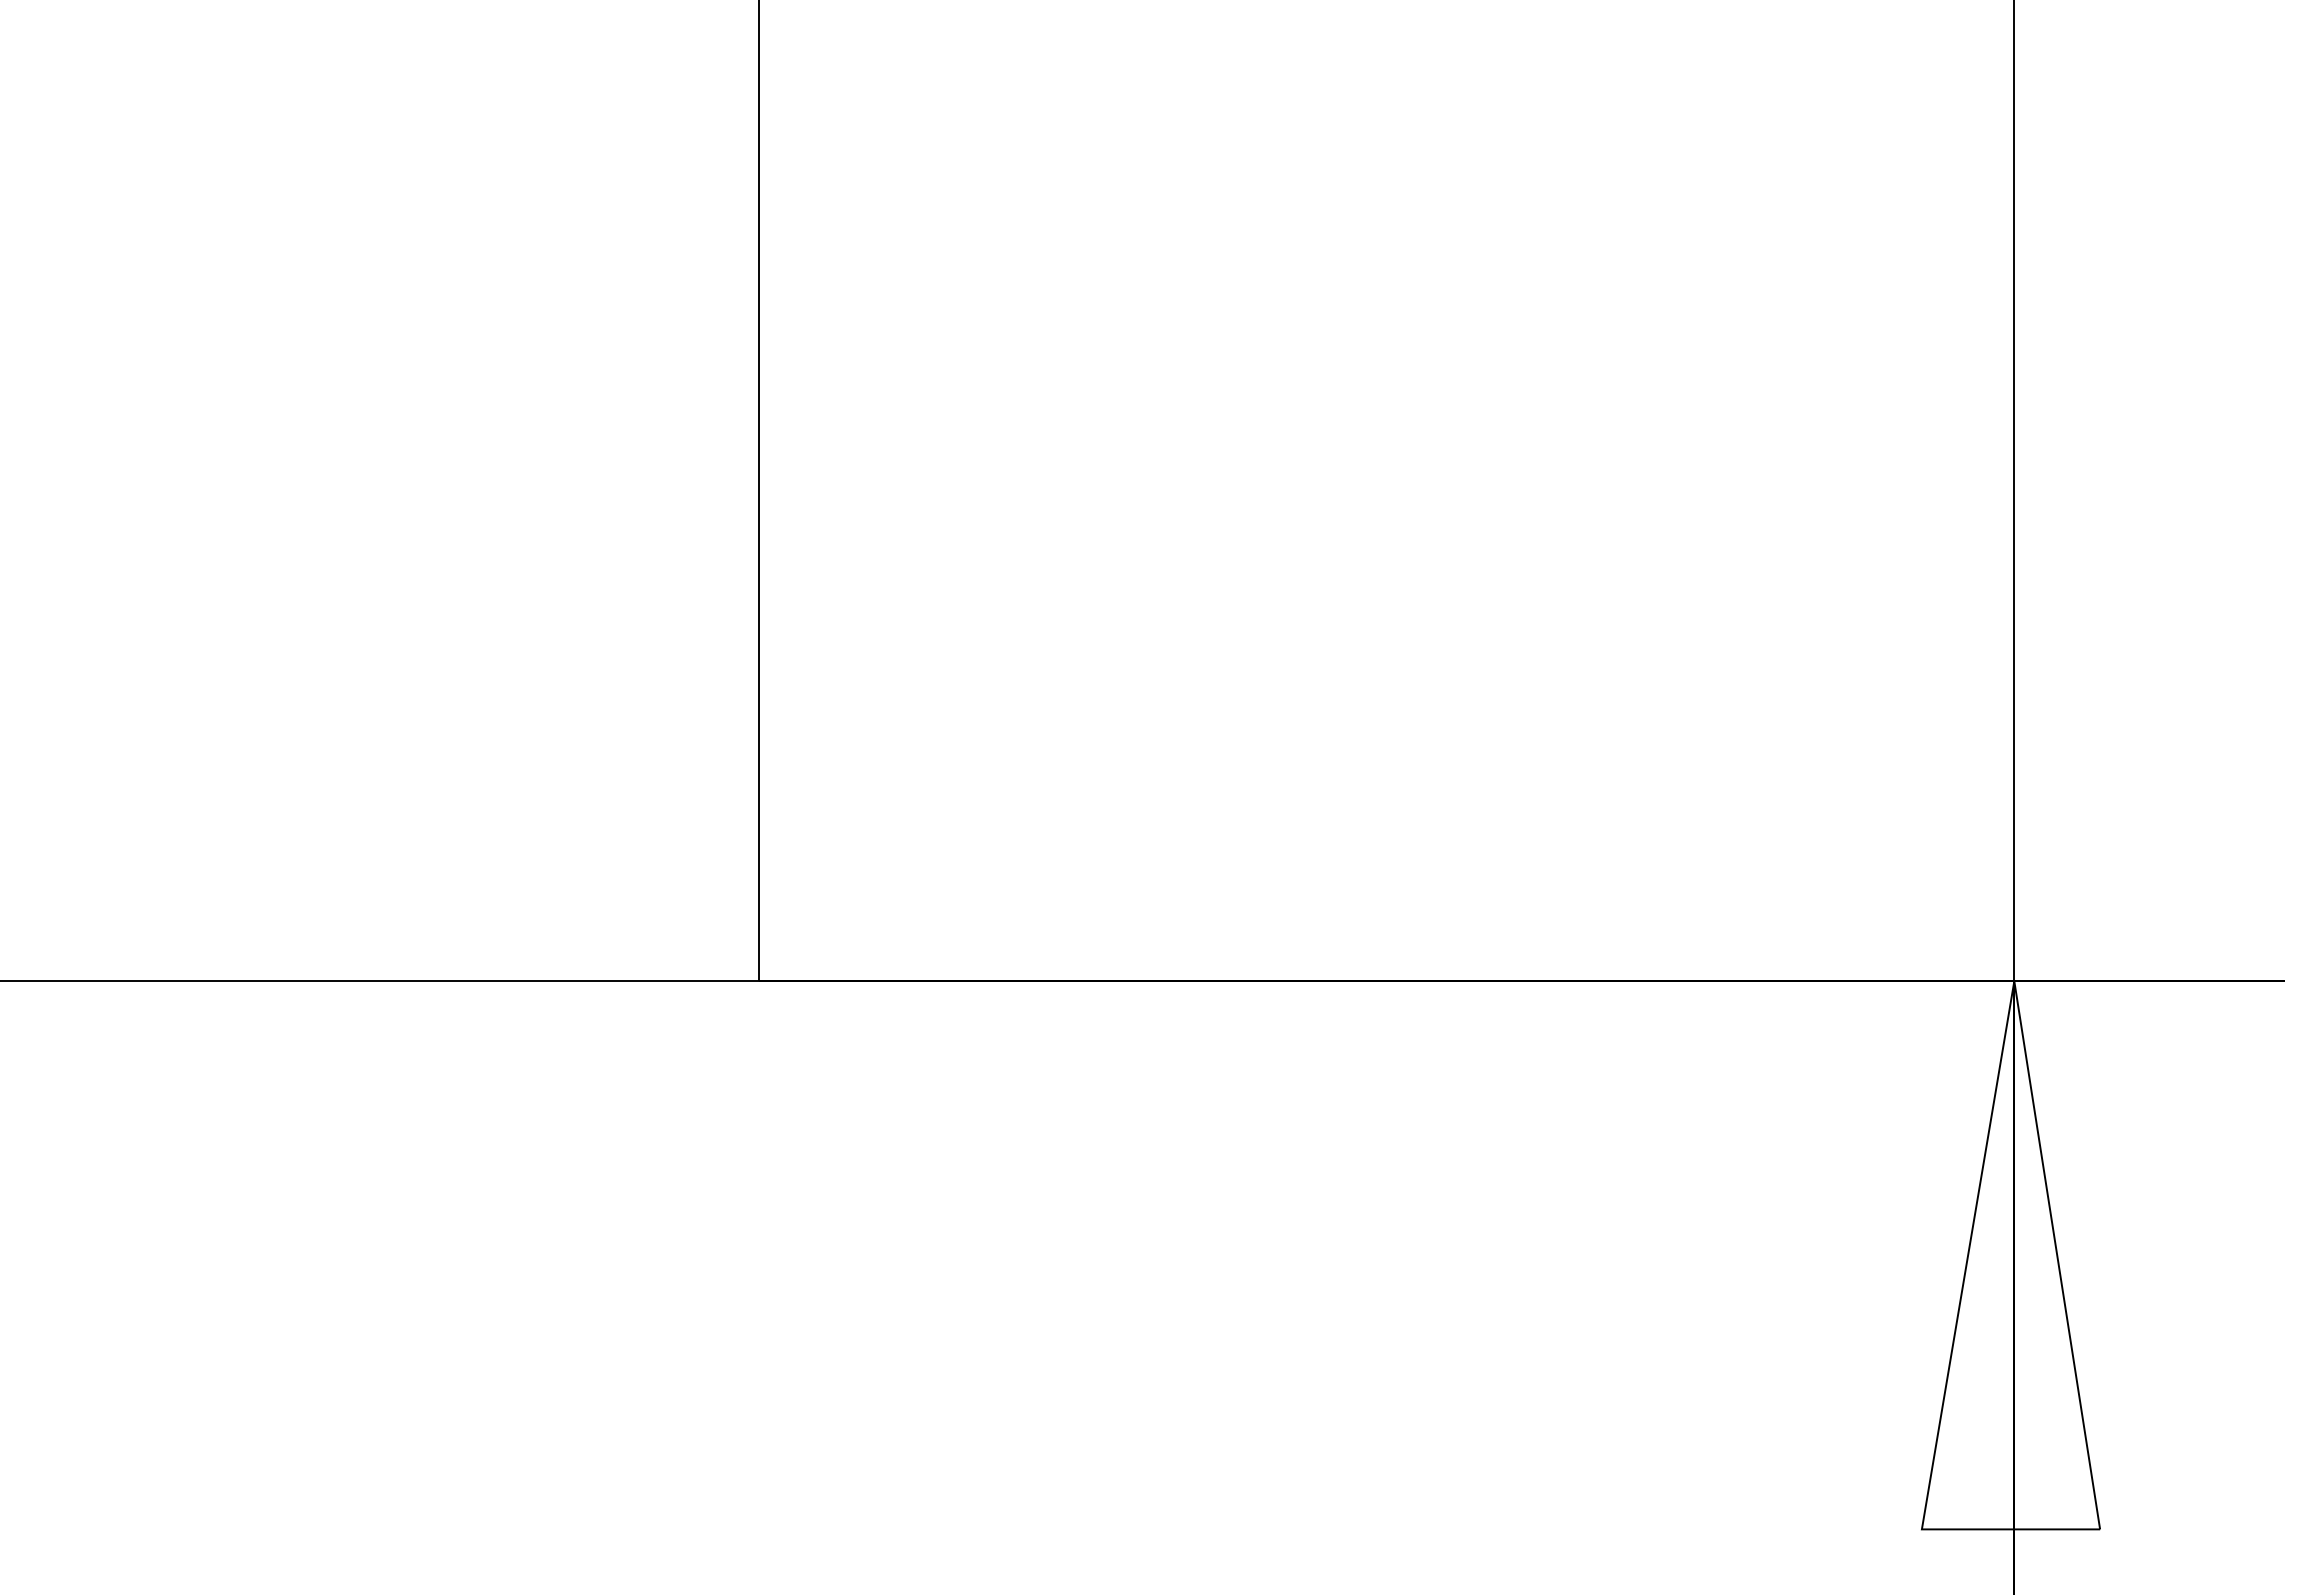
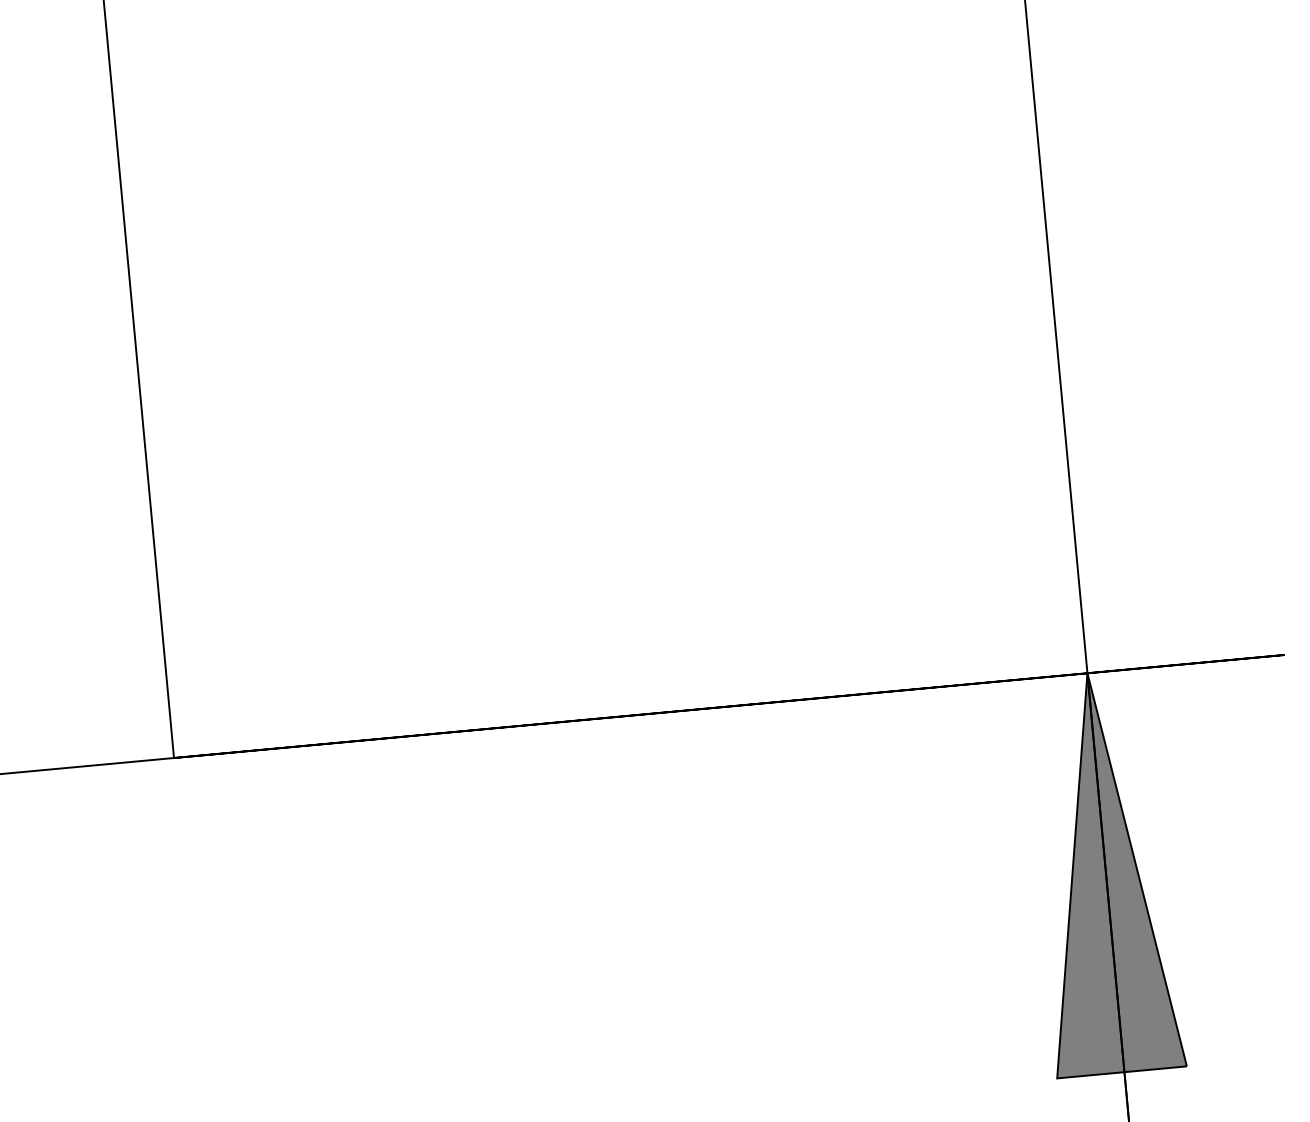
fill: (2010, 1255) -> (1103, 873), added

